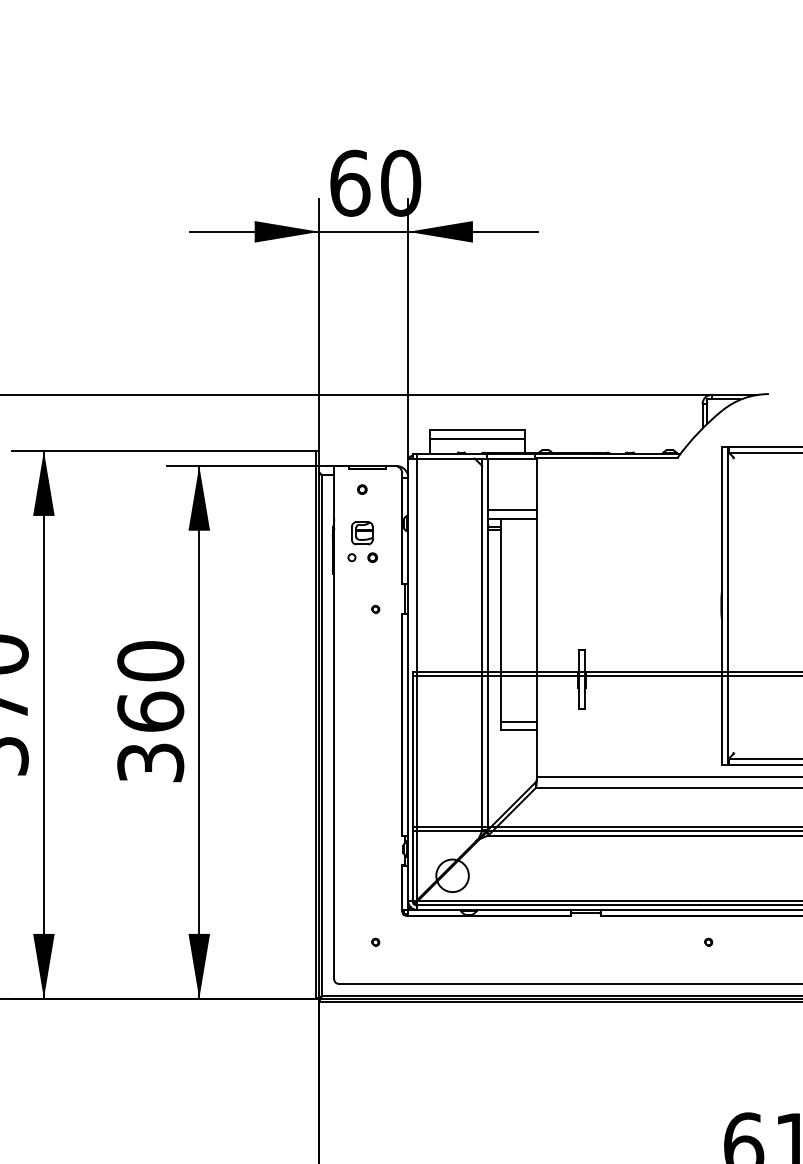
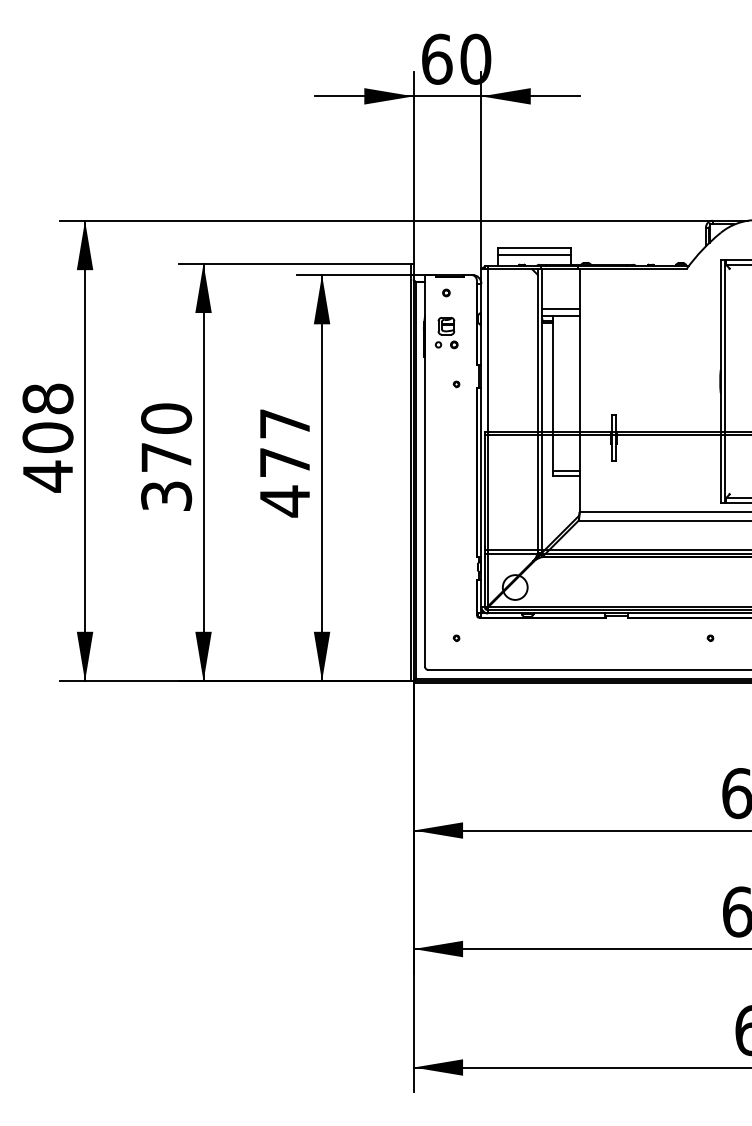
text: (150, 711) -> (284, 462), 360 -> 477

